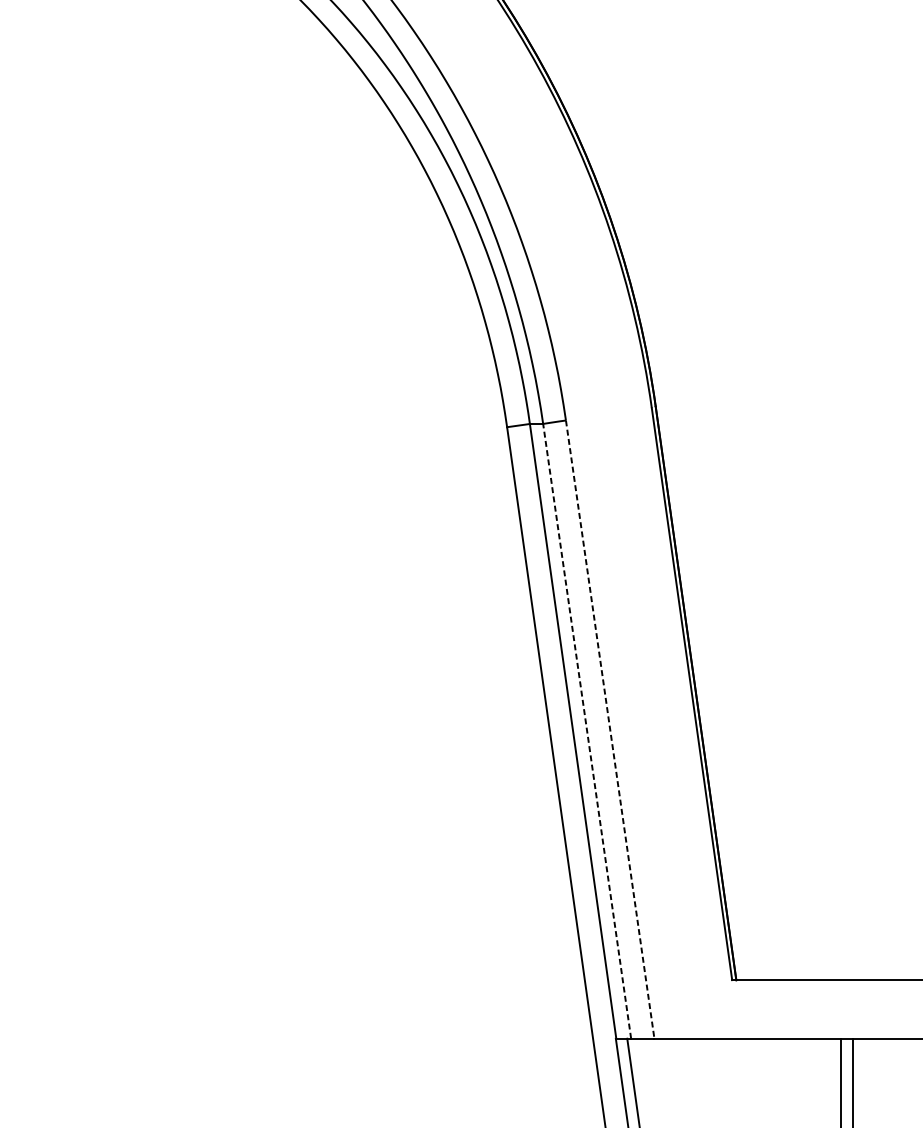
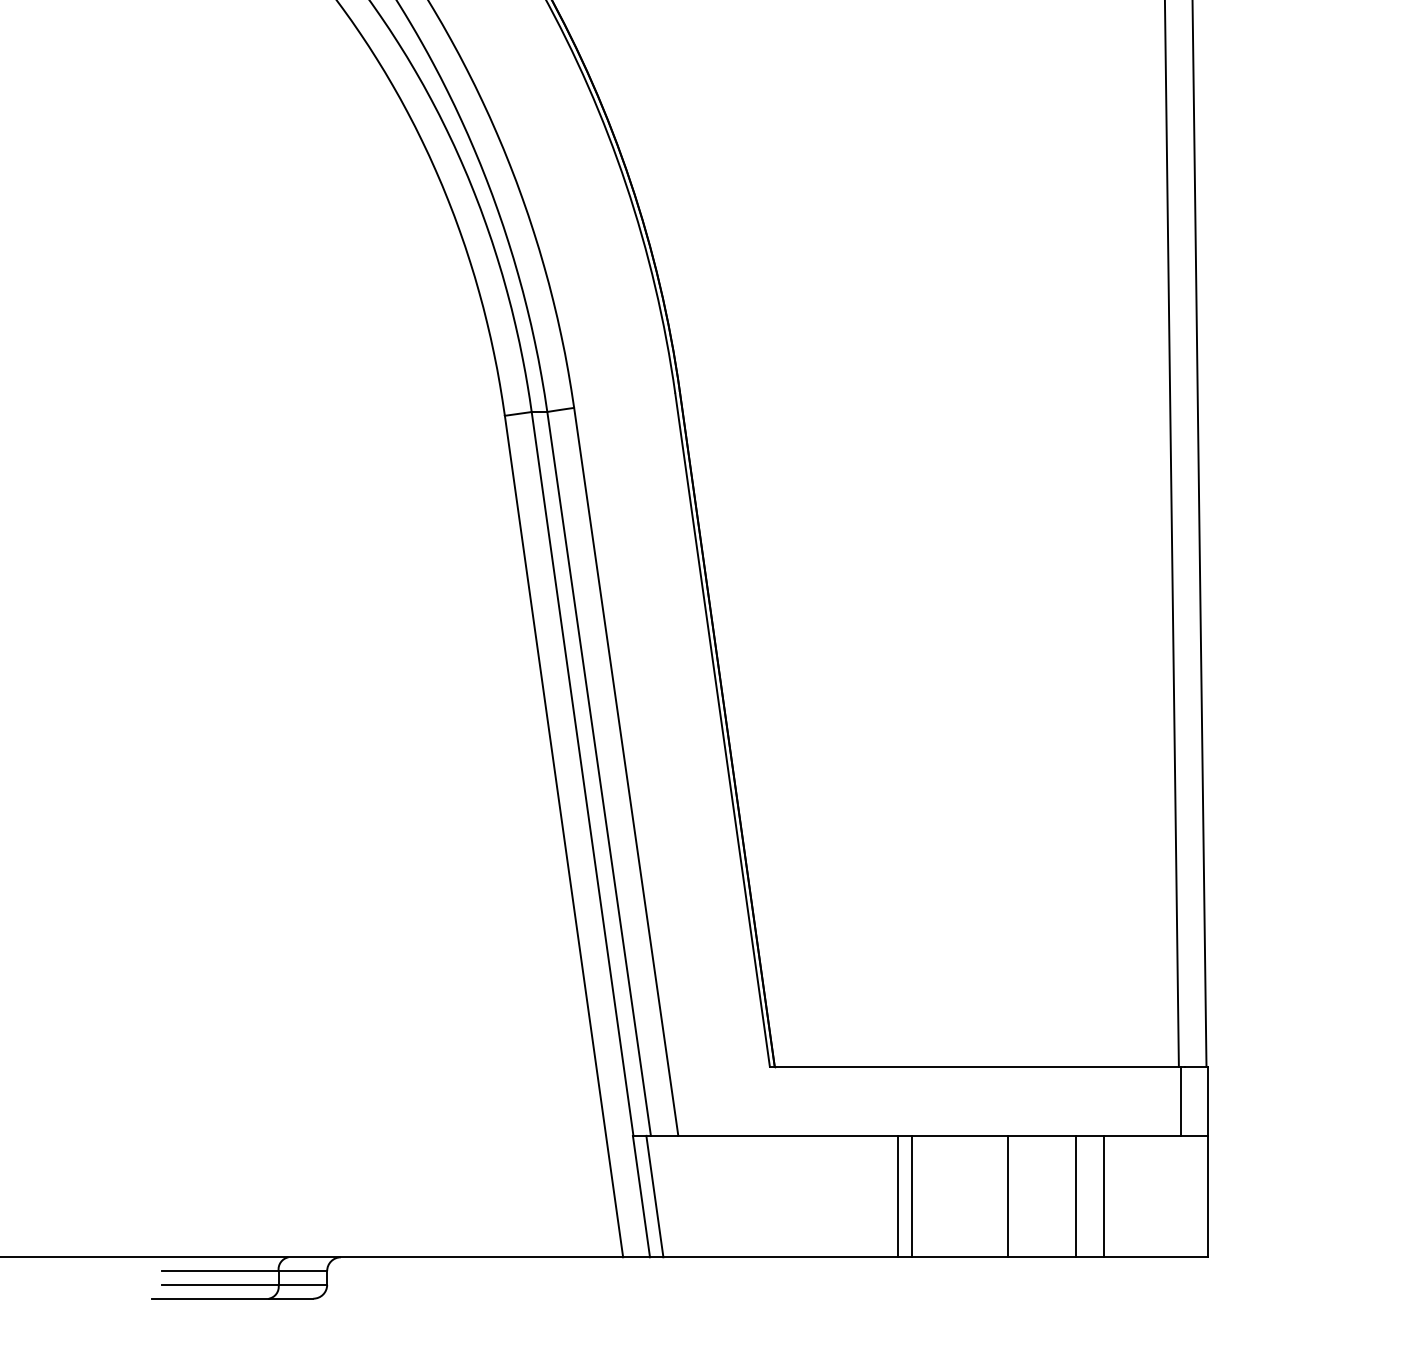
line: (610, 729) -> (626, 771), dashed -> solid
line: (587, 730) -> (599, 773), dashed -> solid

